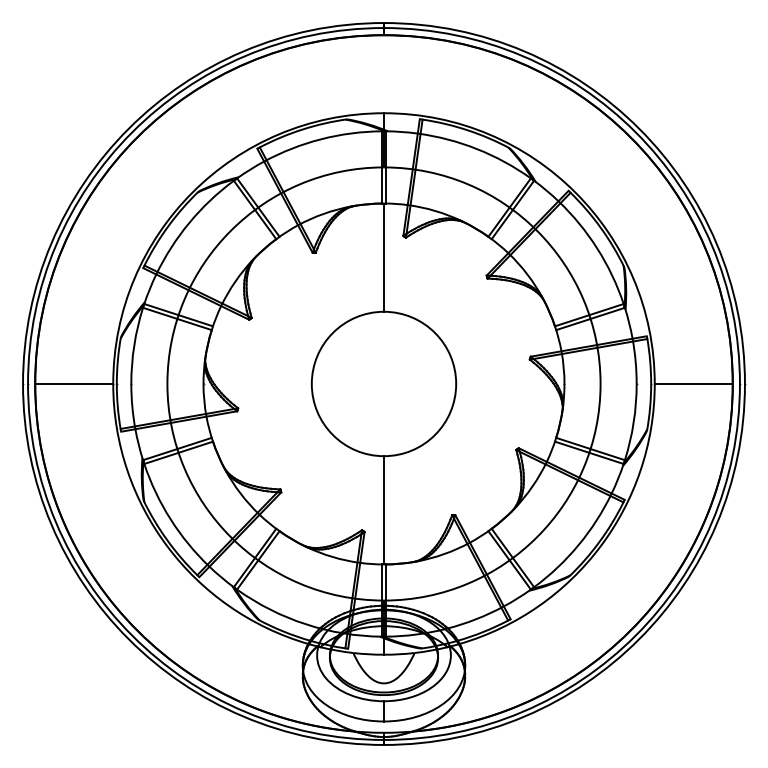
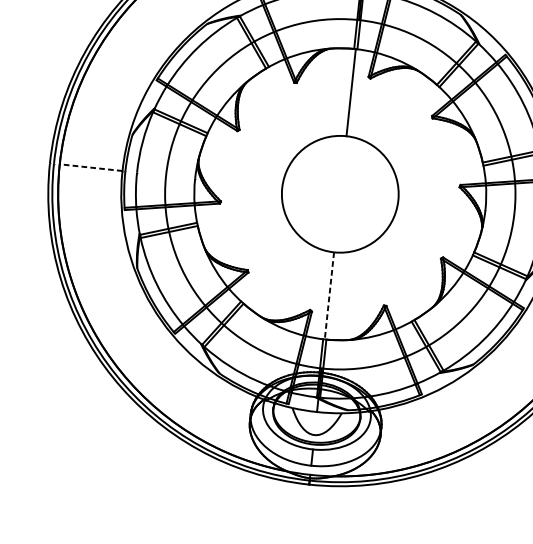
line: (74, 384) -> (91, 168), solid -> dashed
line: (384, 510) -> (329, 296), solid -> dashed

